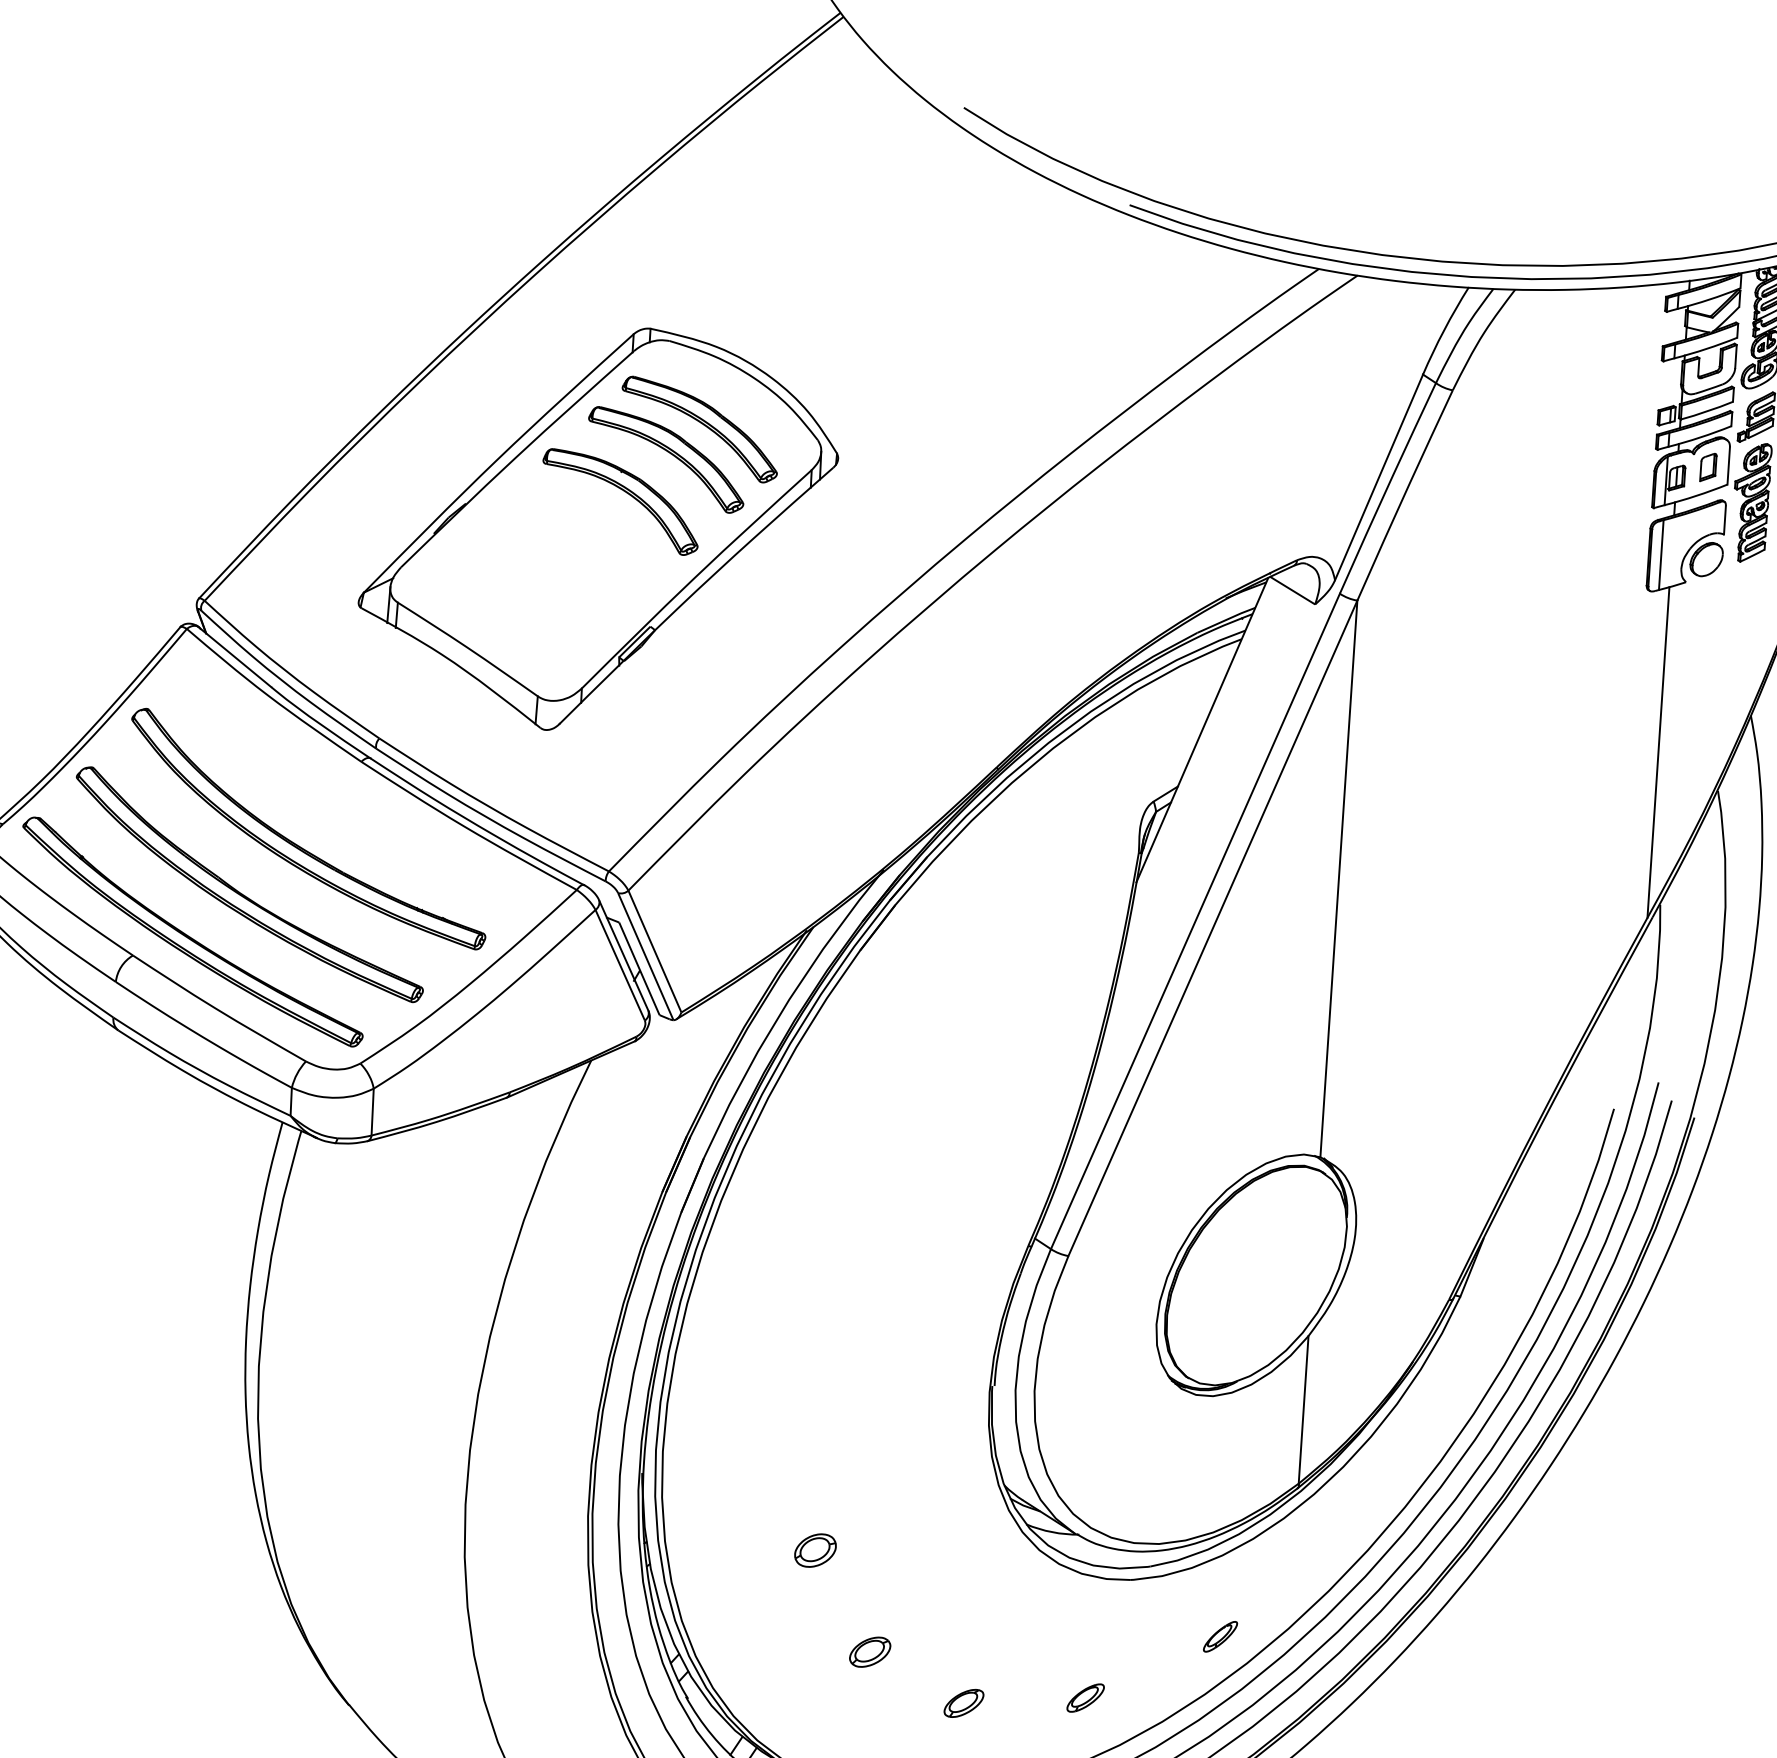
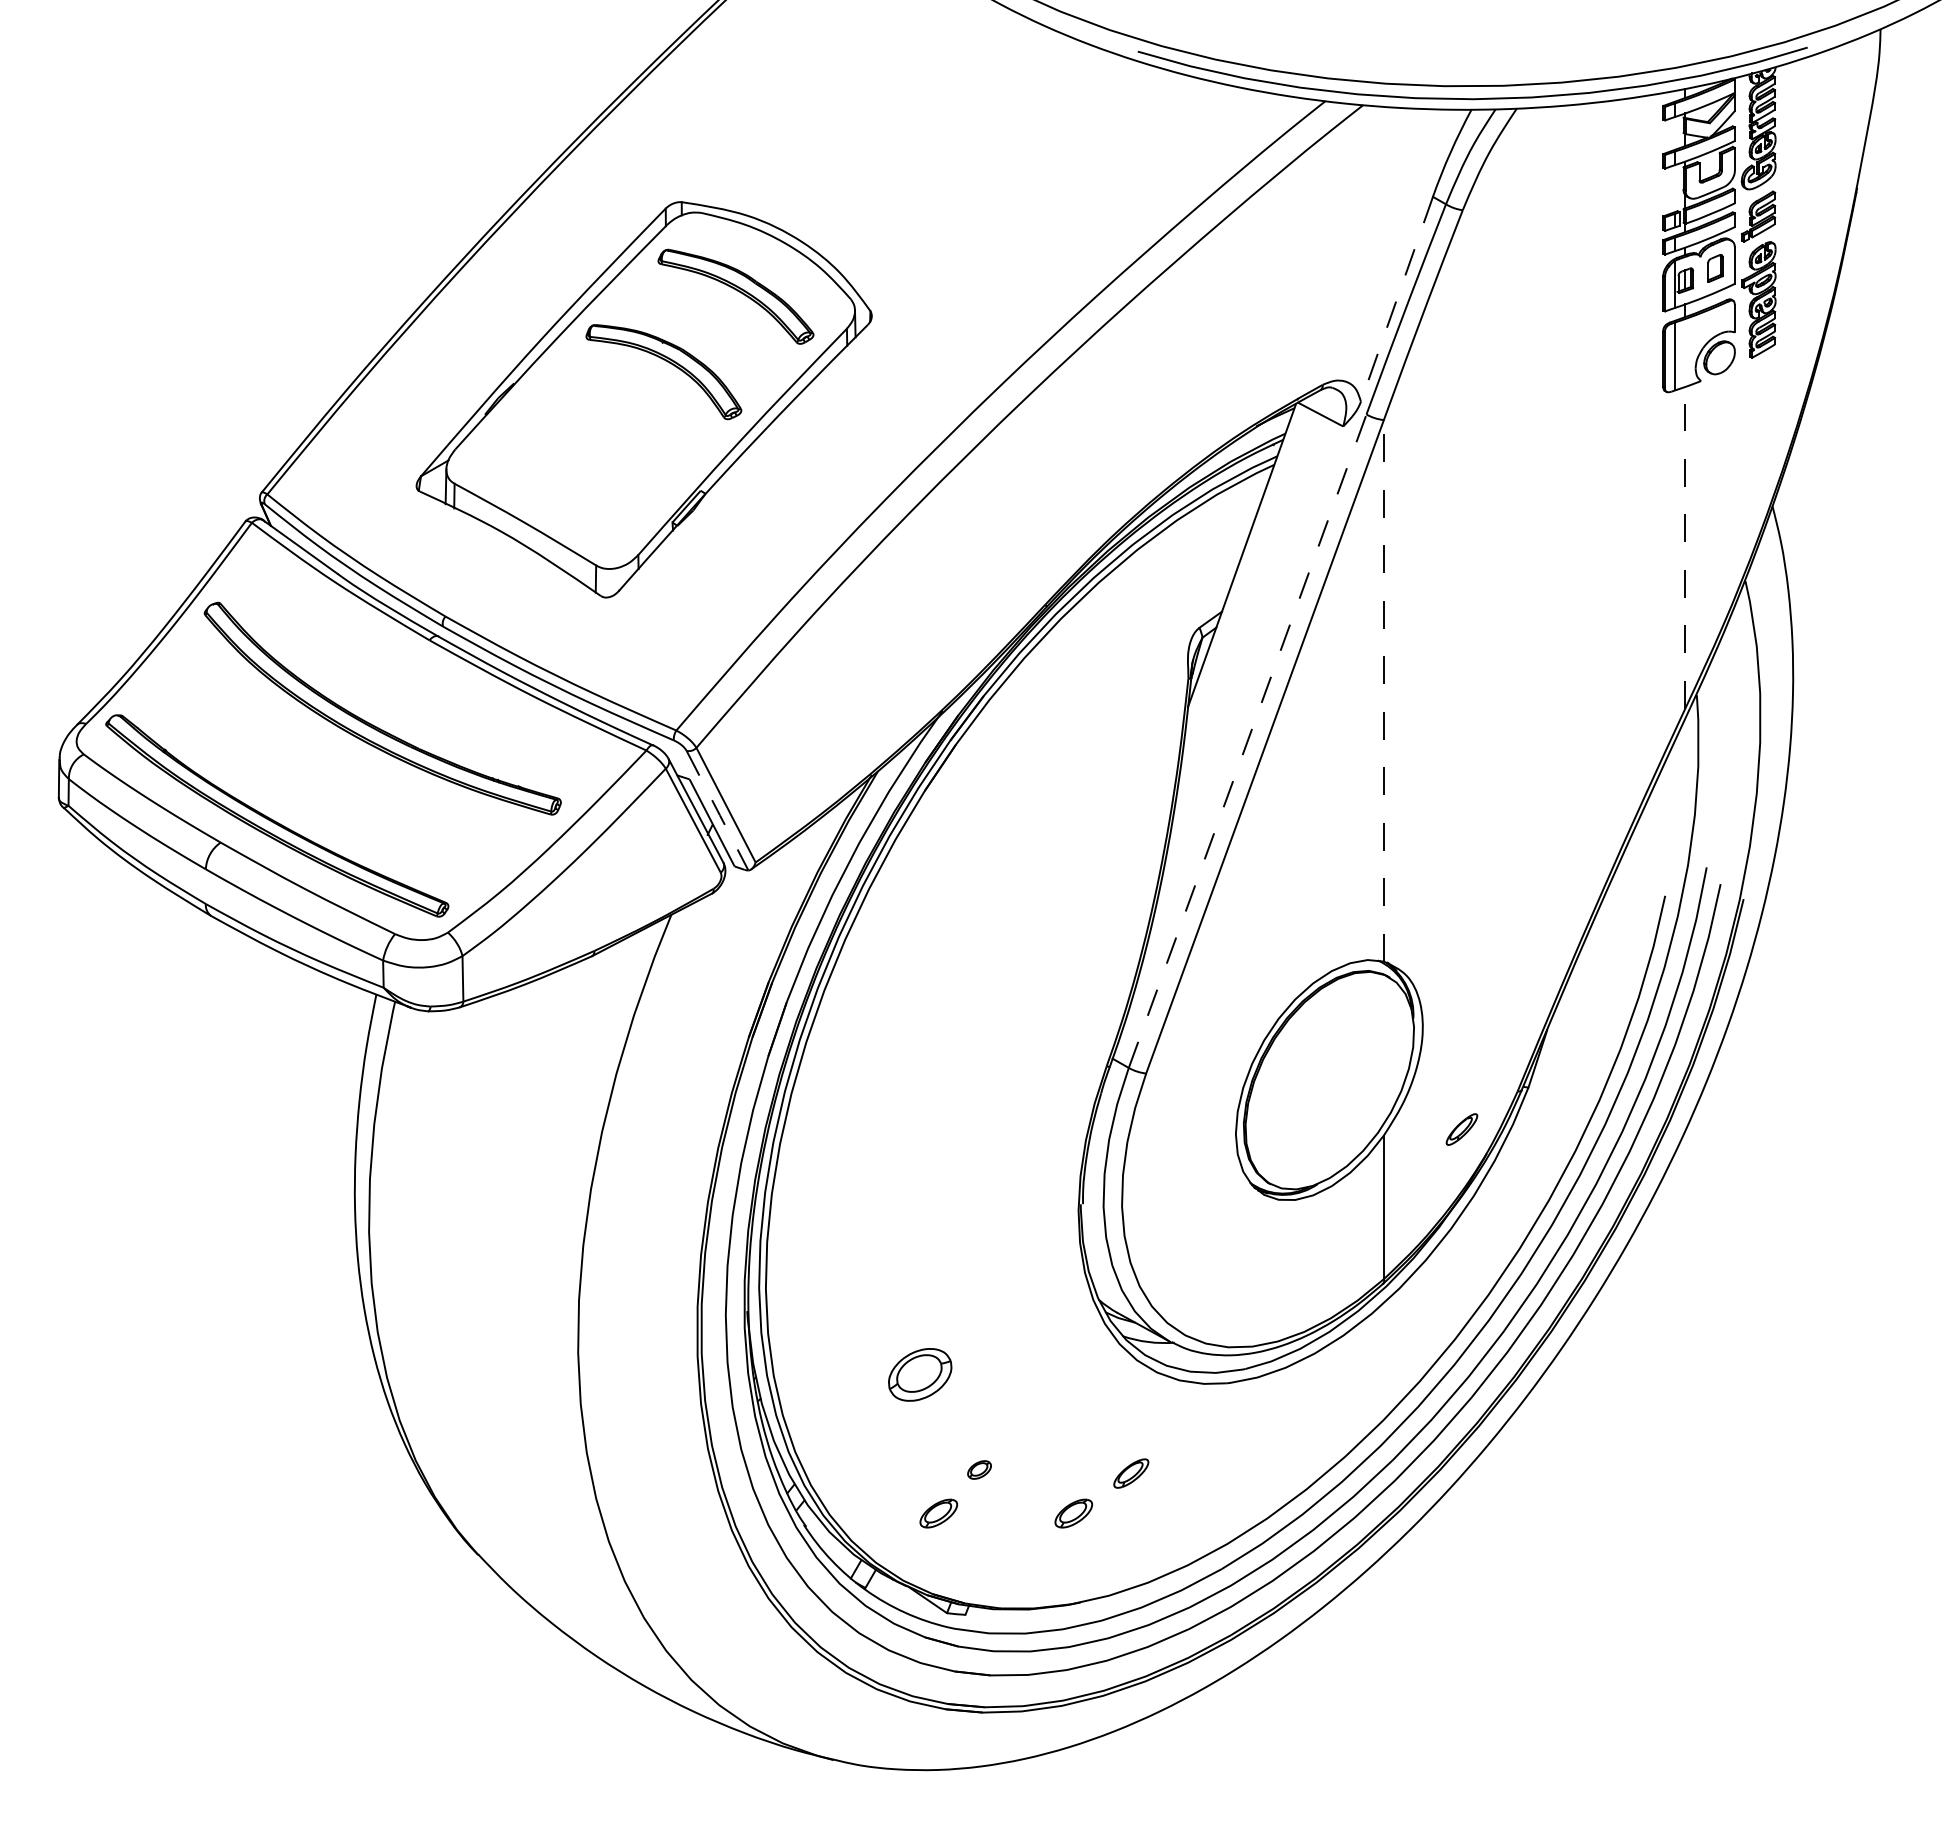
part: (669, 454) -> (708, 322), removed
line: (1378, 477) -> (1396, 299), solid -> dashed
line: (1658, 752) -> (1685, 547), solid -> dashed
line: (1338, 878) -> (1383, 690), solid -> dashed
part: (241, 892) -> (321, 774), removed
line: (1195, 921) -> (1247, 741), solid -> dashed
line: (646, 957) -> (718, 811), solid -> dashed
part: (814, 1550) -> (919, 1375), size x1.6
part: (1220, 1636) -> (1461, 1129), moved
part: (870, 1651) -> (979, 1469), size x0.6
part: (824, 1694) -> (938, 1513), added
part: (1085, 1698) -> (1131, 1473), moved

